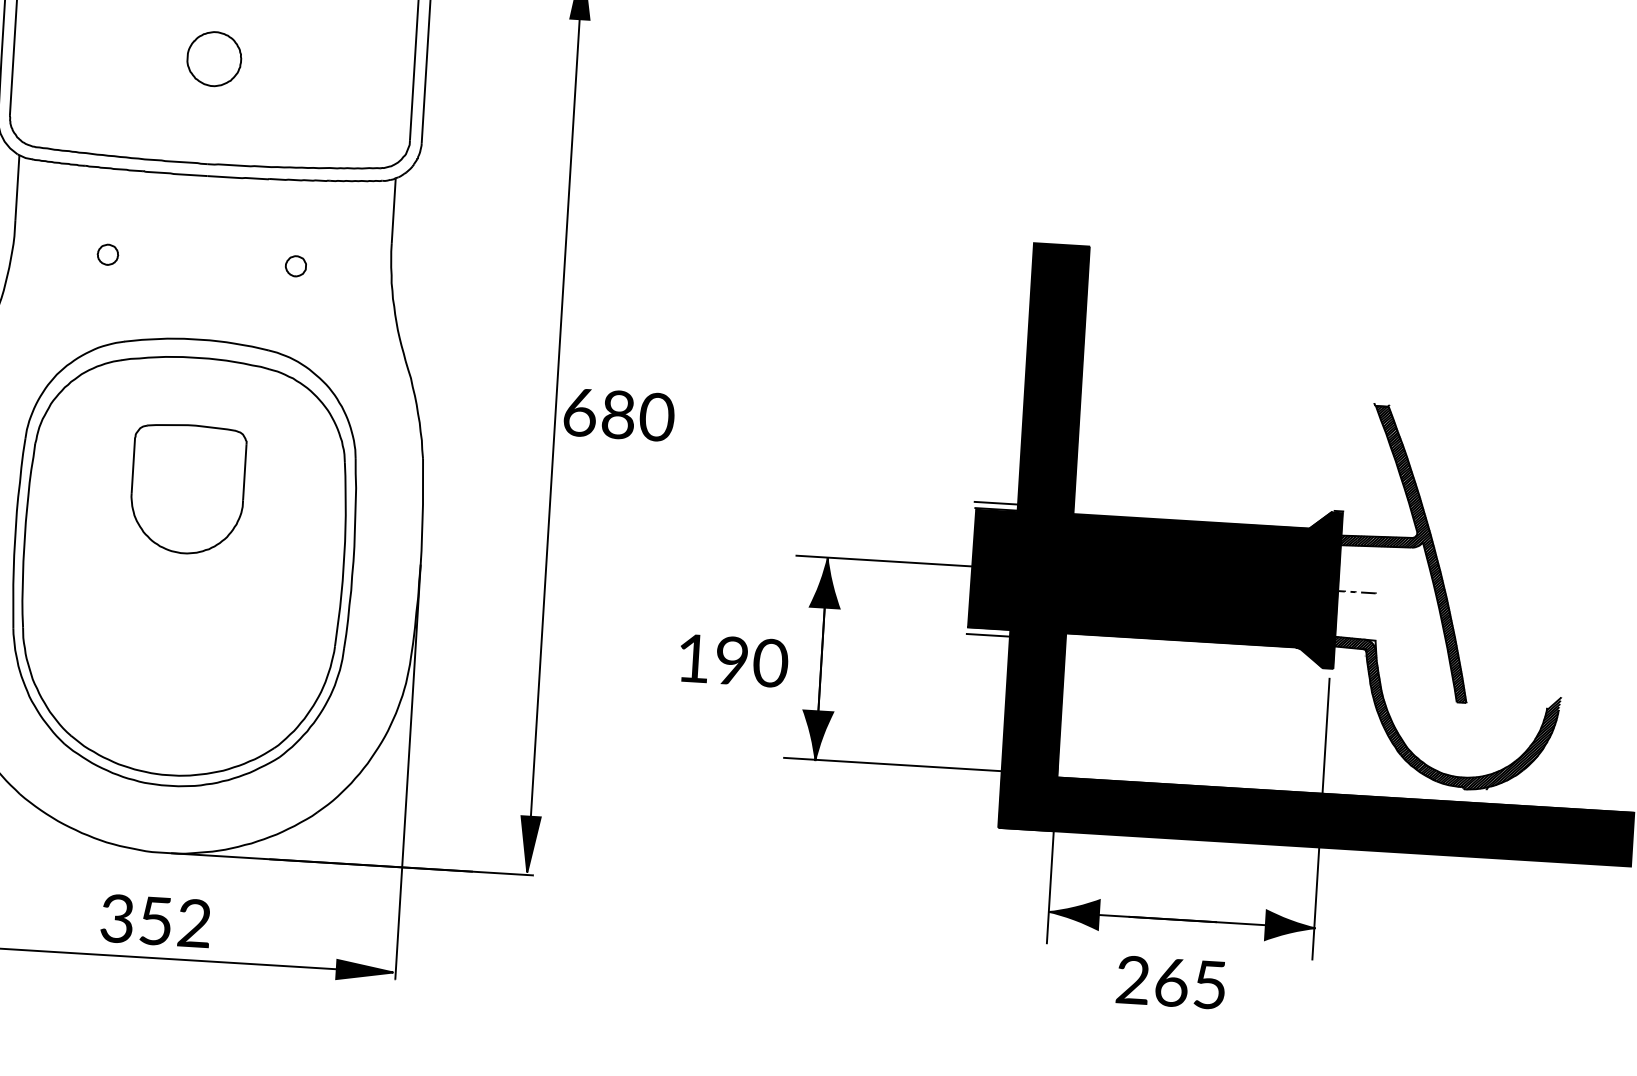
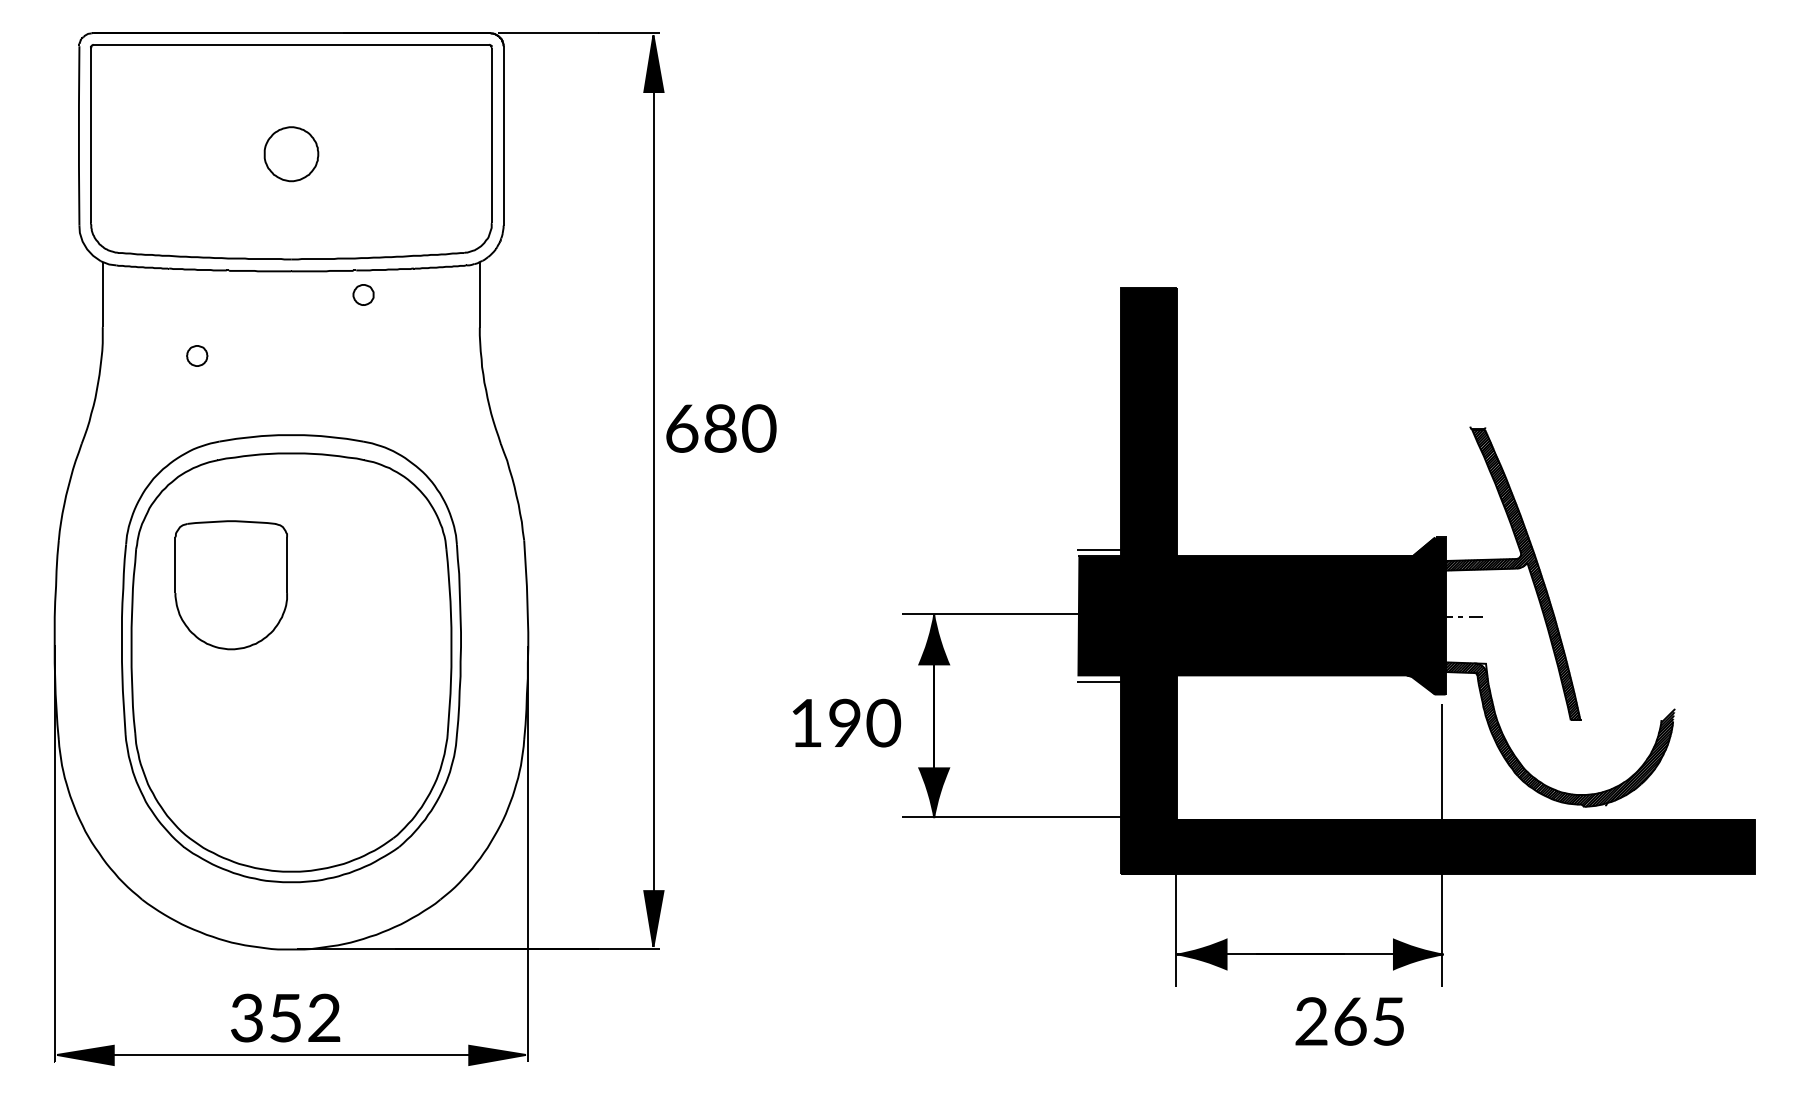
part: (295, 265) -> (363, 294), moved
text: (619, 414) -> (721, 428), moved
part: (187, 489) -> (230, 585), moved
text: (1170, 982) -> (1349, 1021), moved

